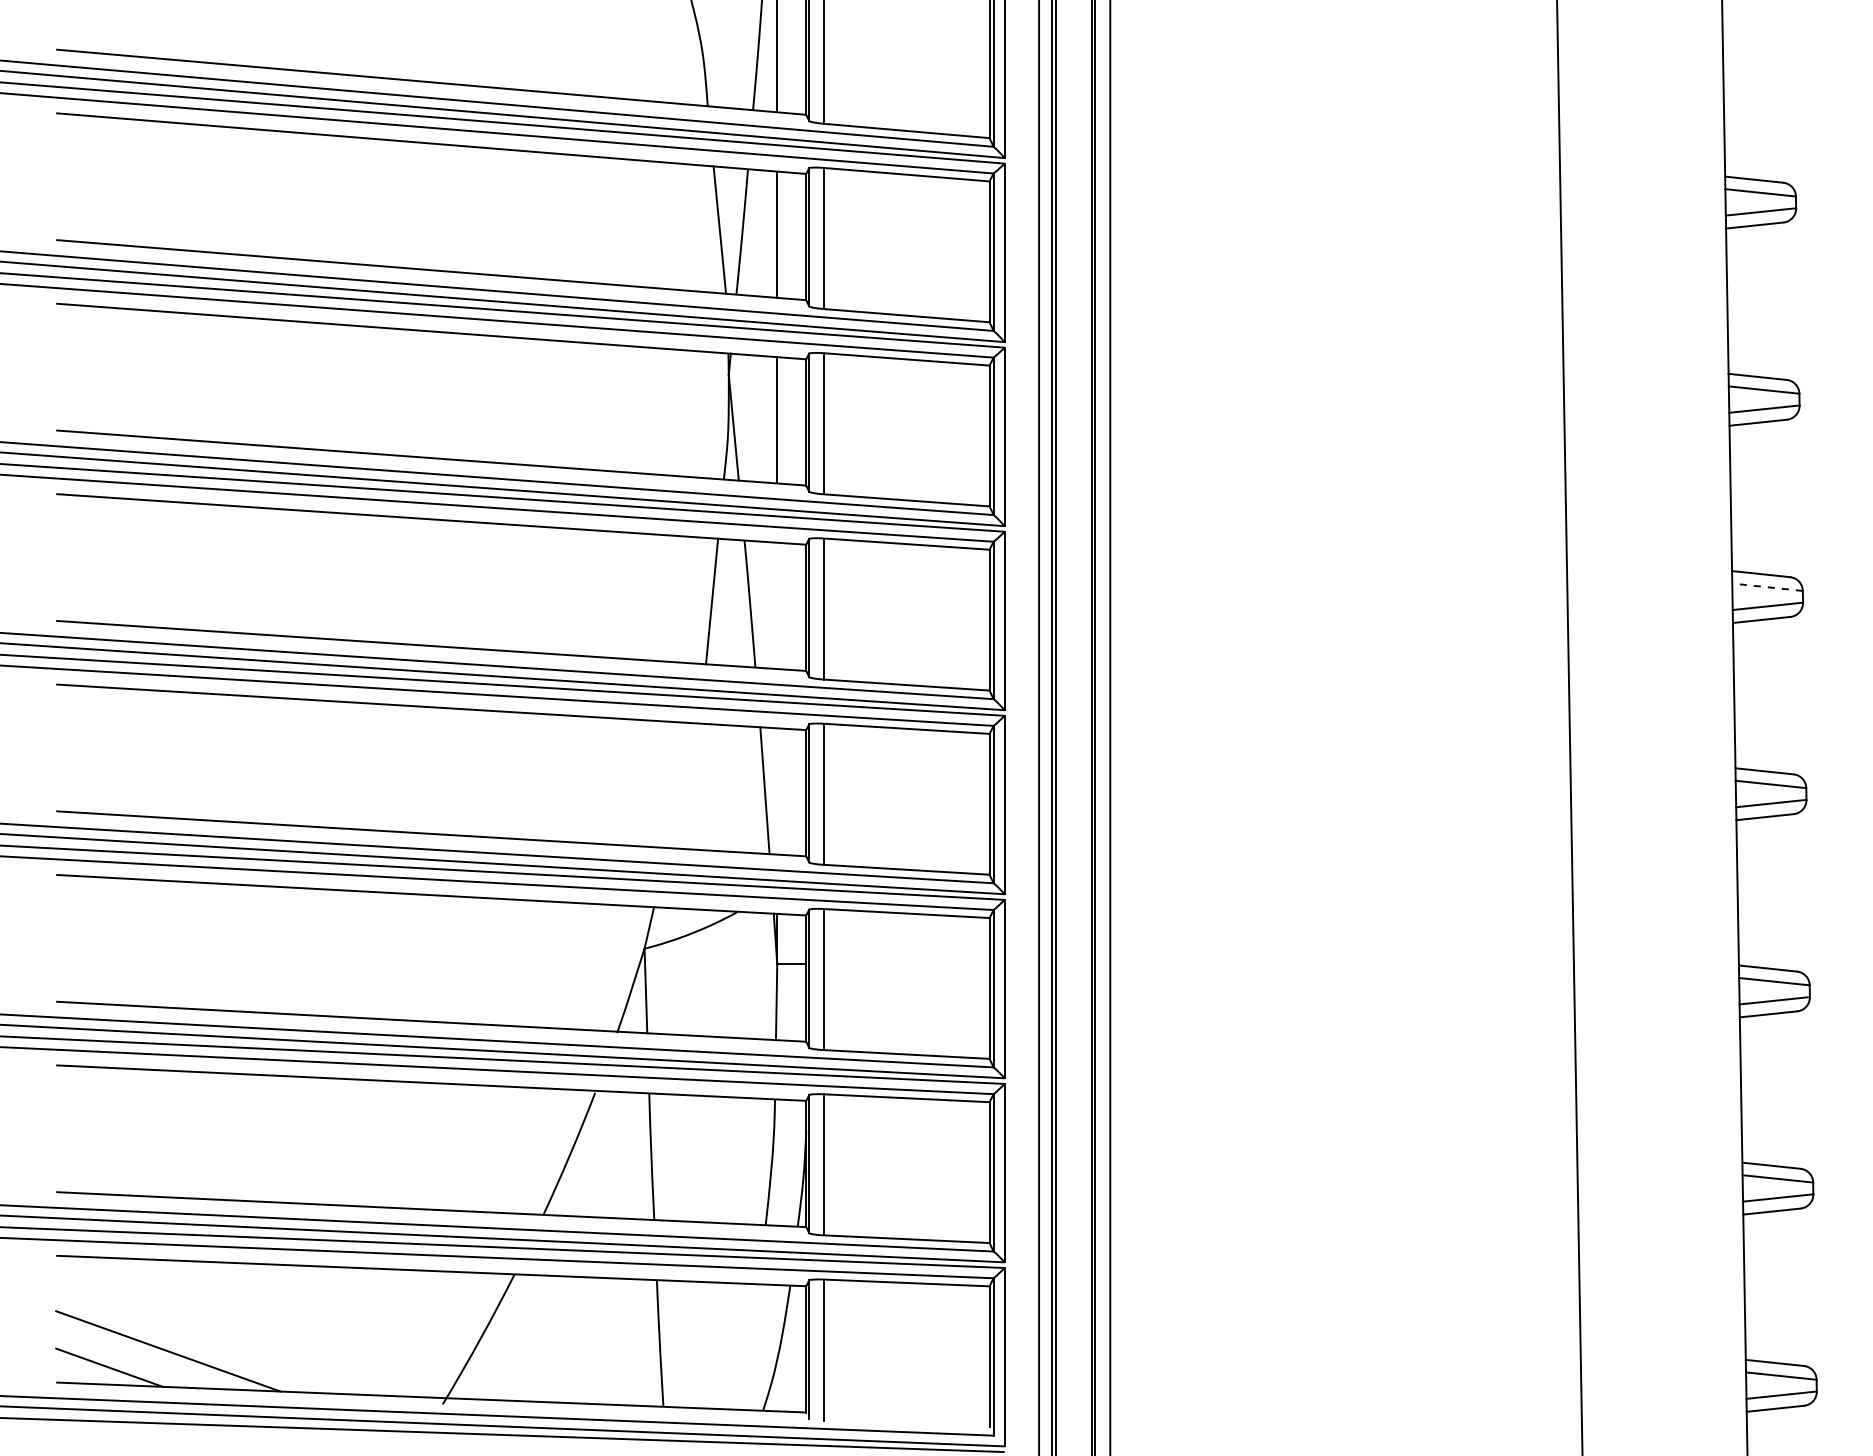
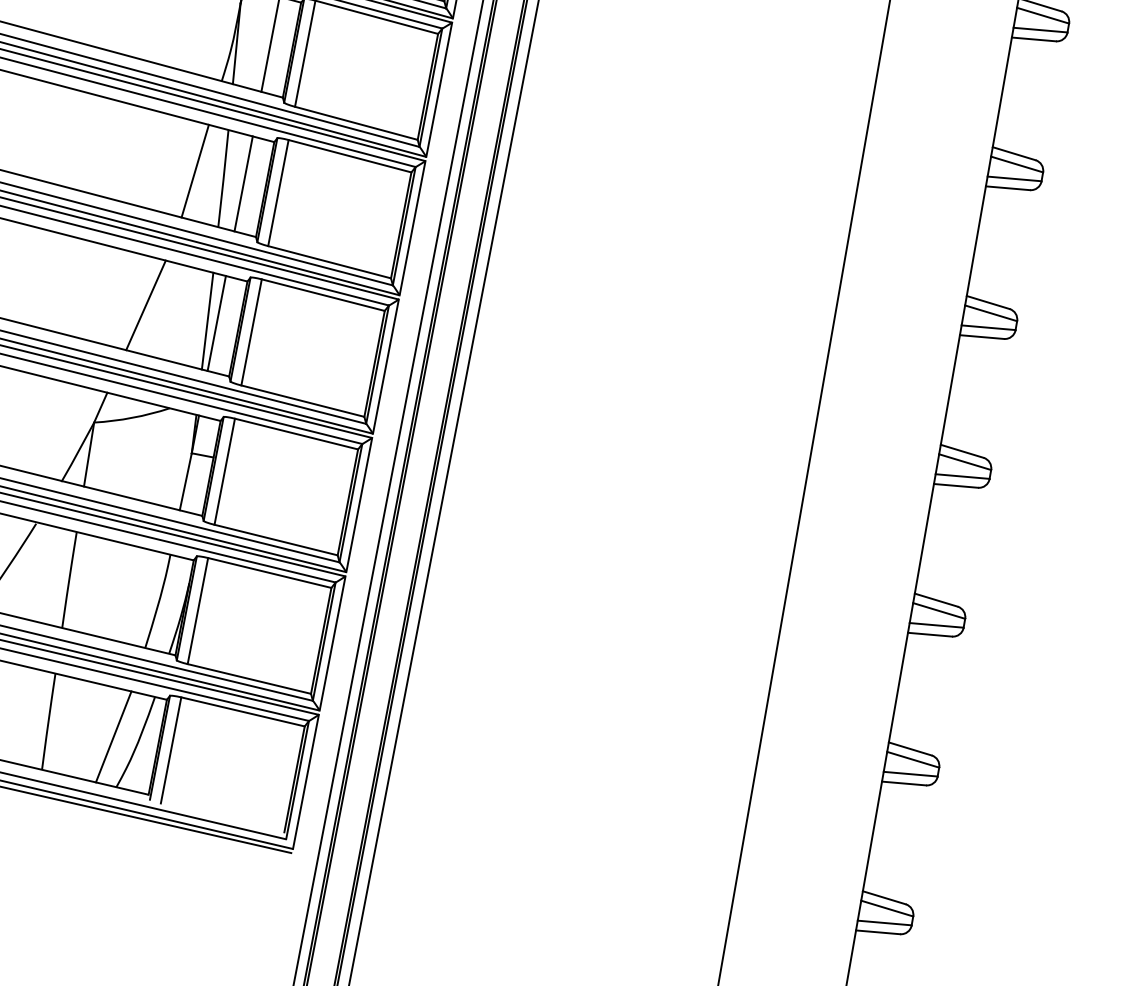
line: (1767, 587) -> (991, 313), dashed -> solid
line: (777, 605) -> (243, 183), added
line: (681, 785) -> (145, 305), added
line: (777, 791) -> (216, 323), added
line: (746, 1346) -> (113, 736), added

